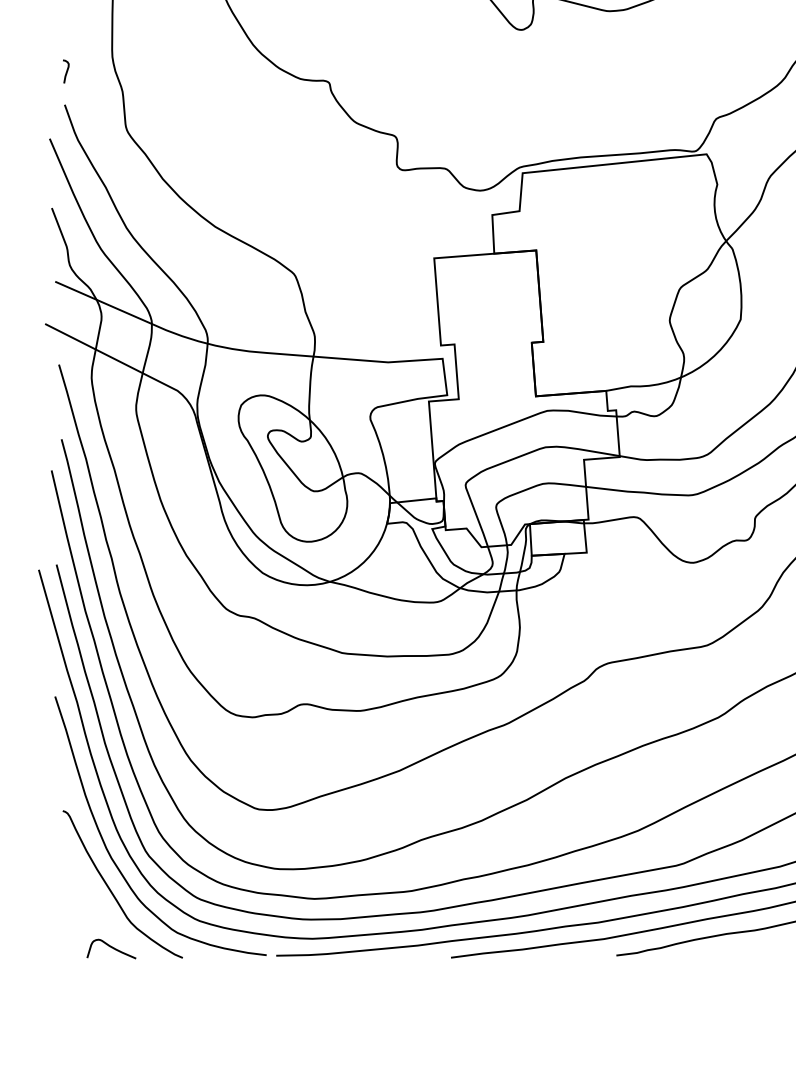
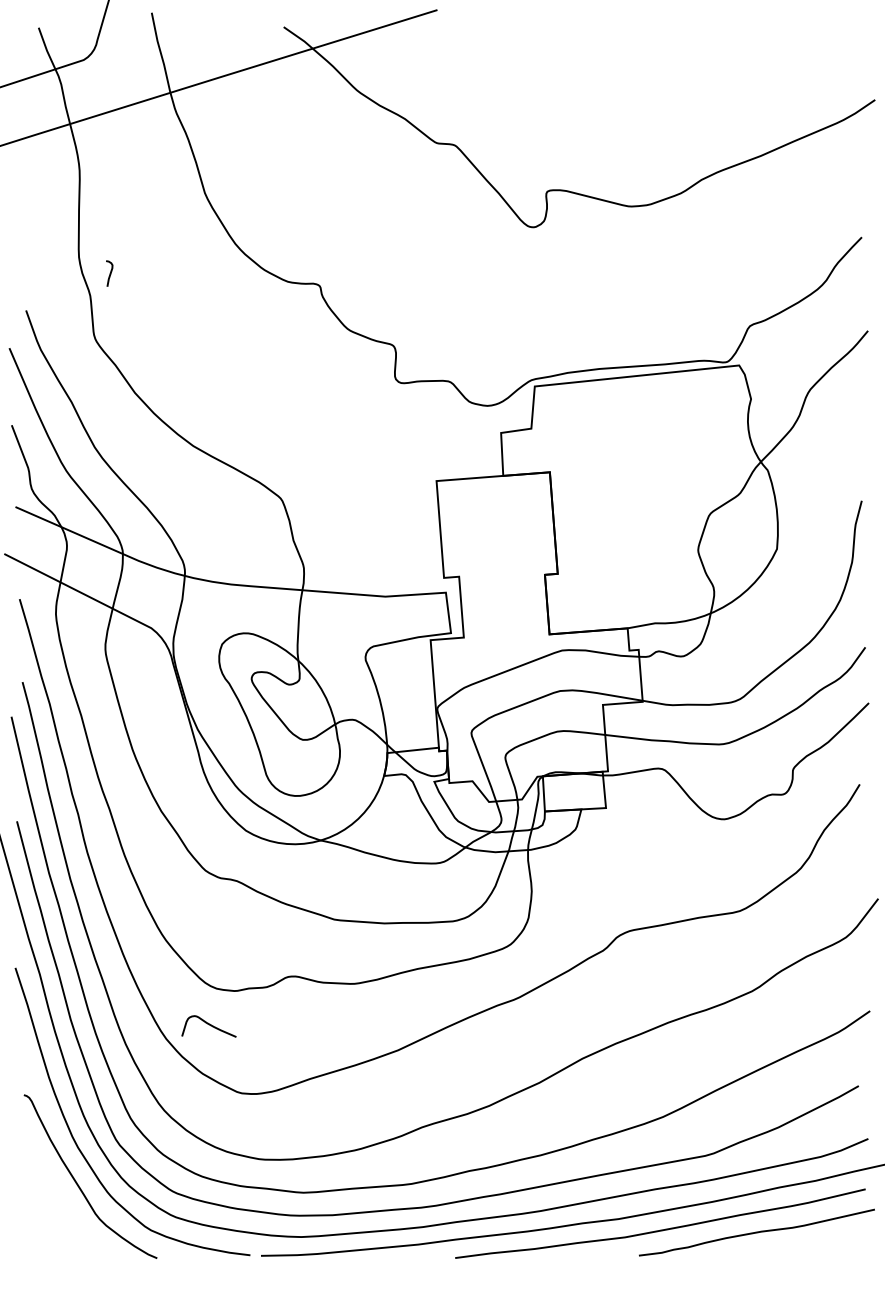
curve: (66, 71) -> (109, 273), moved
curve: (111, 948) -> (209, 1025), moved

